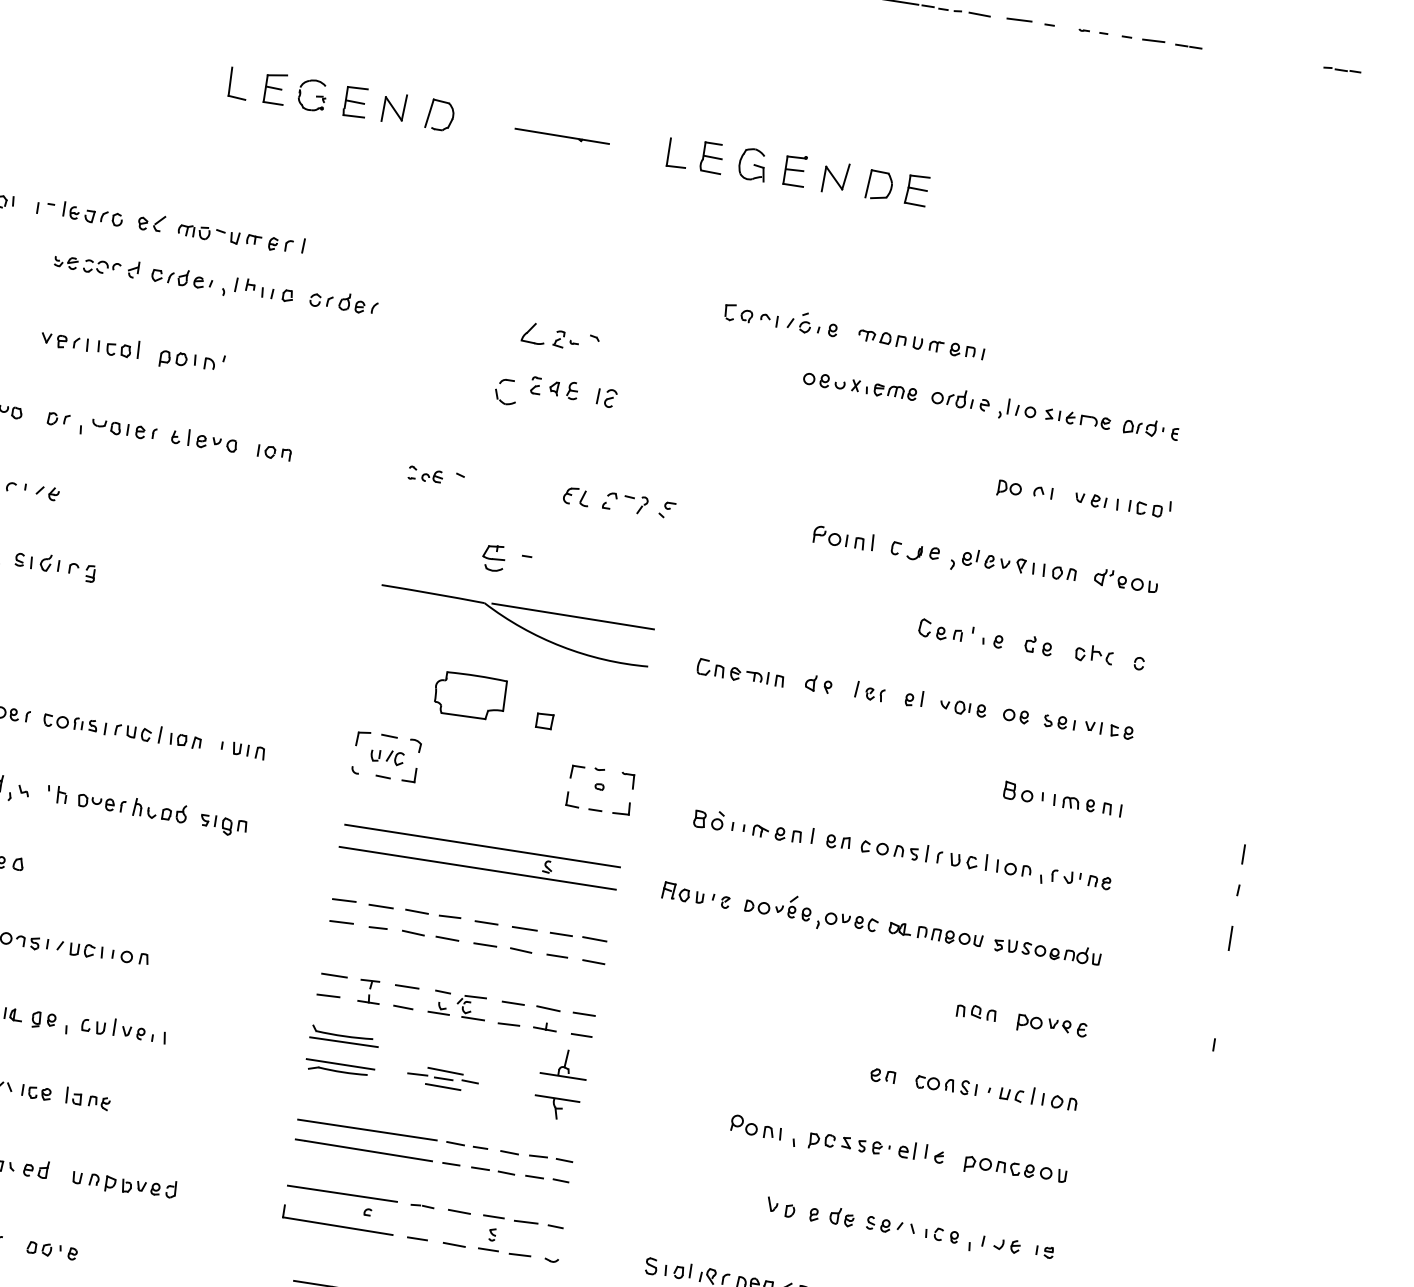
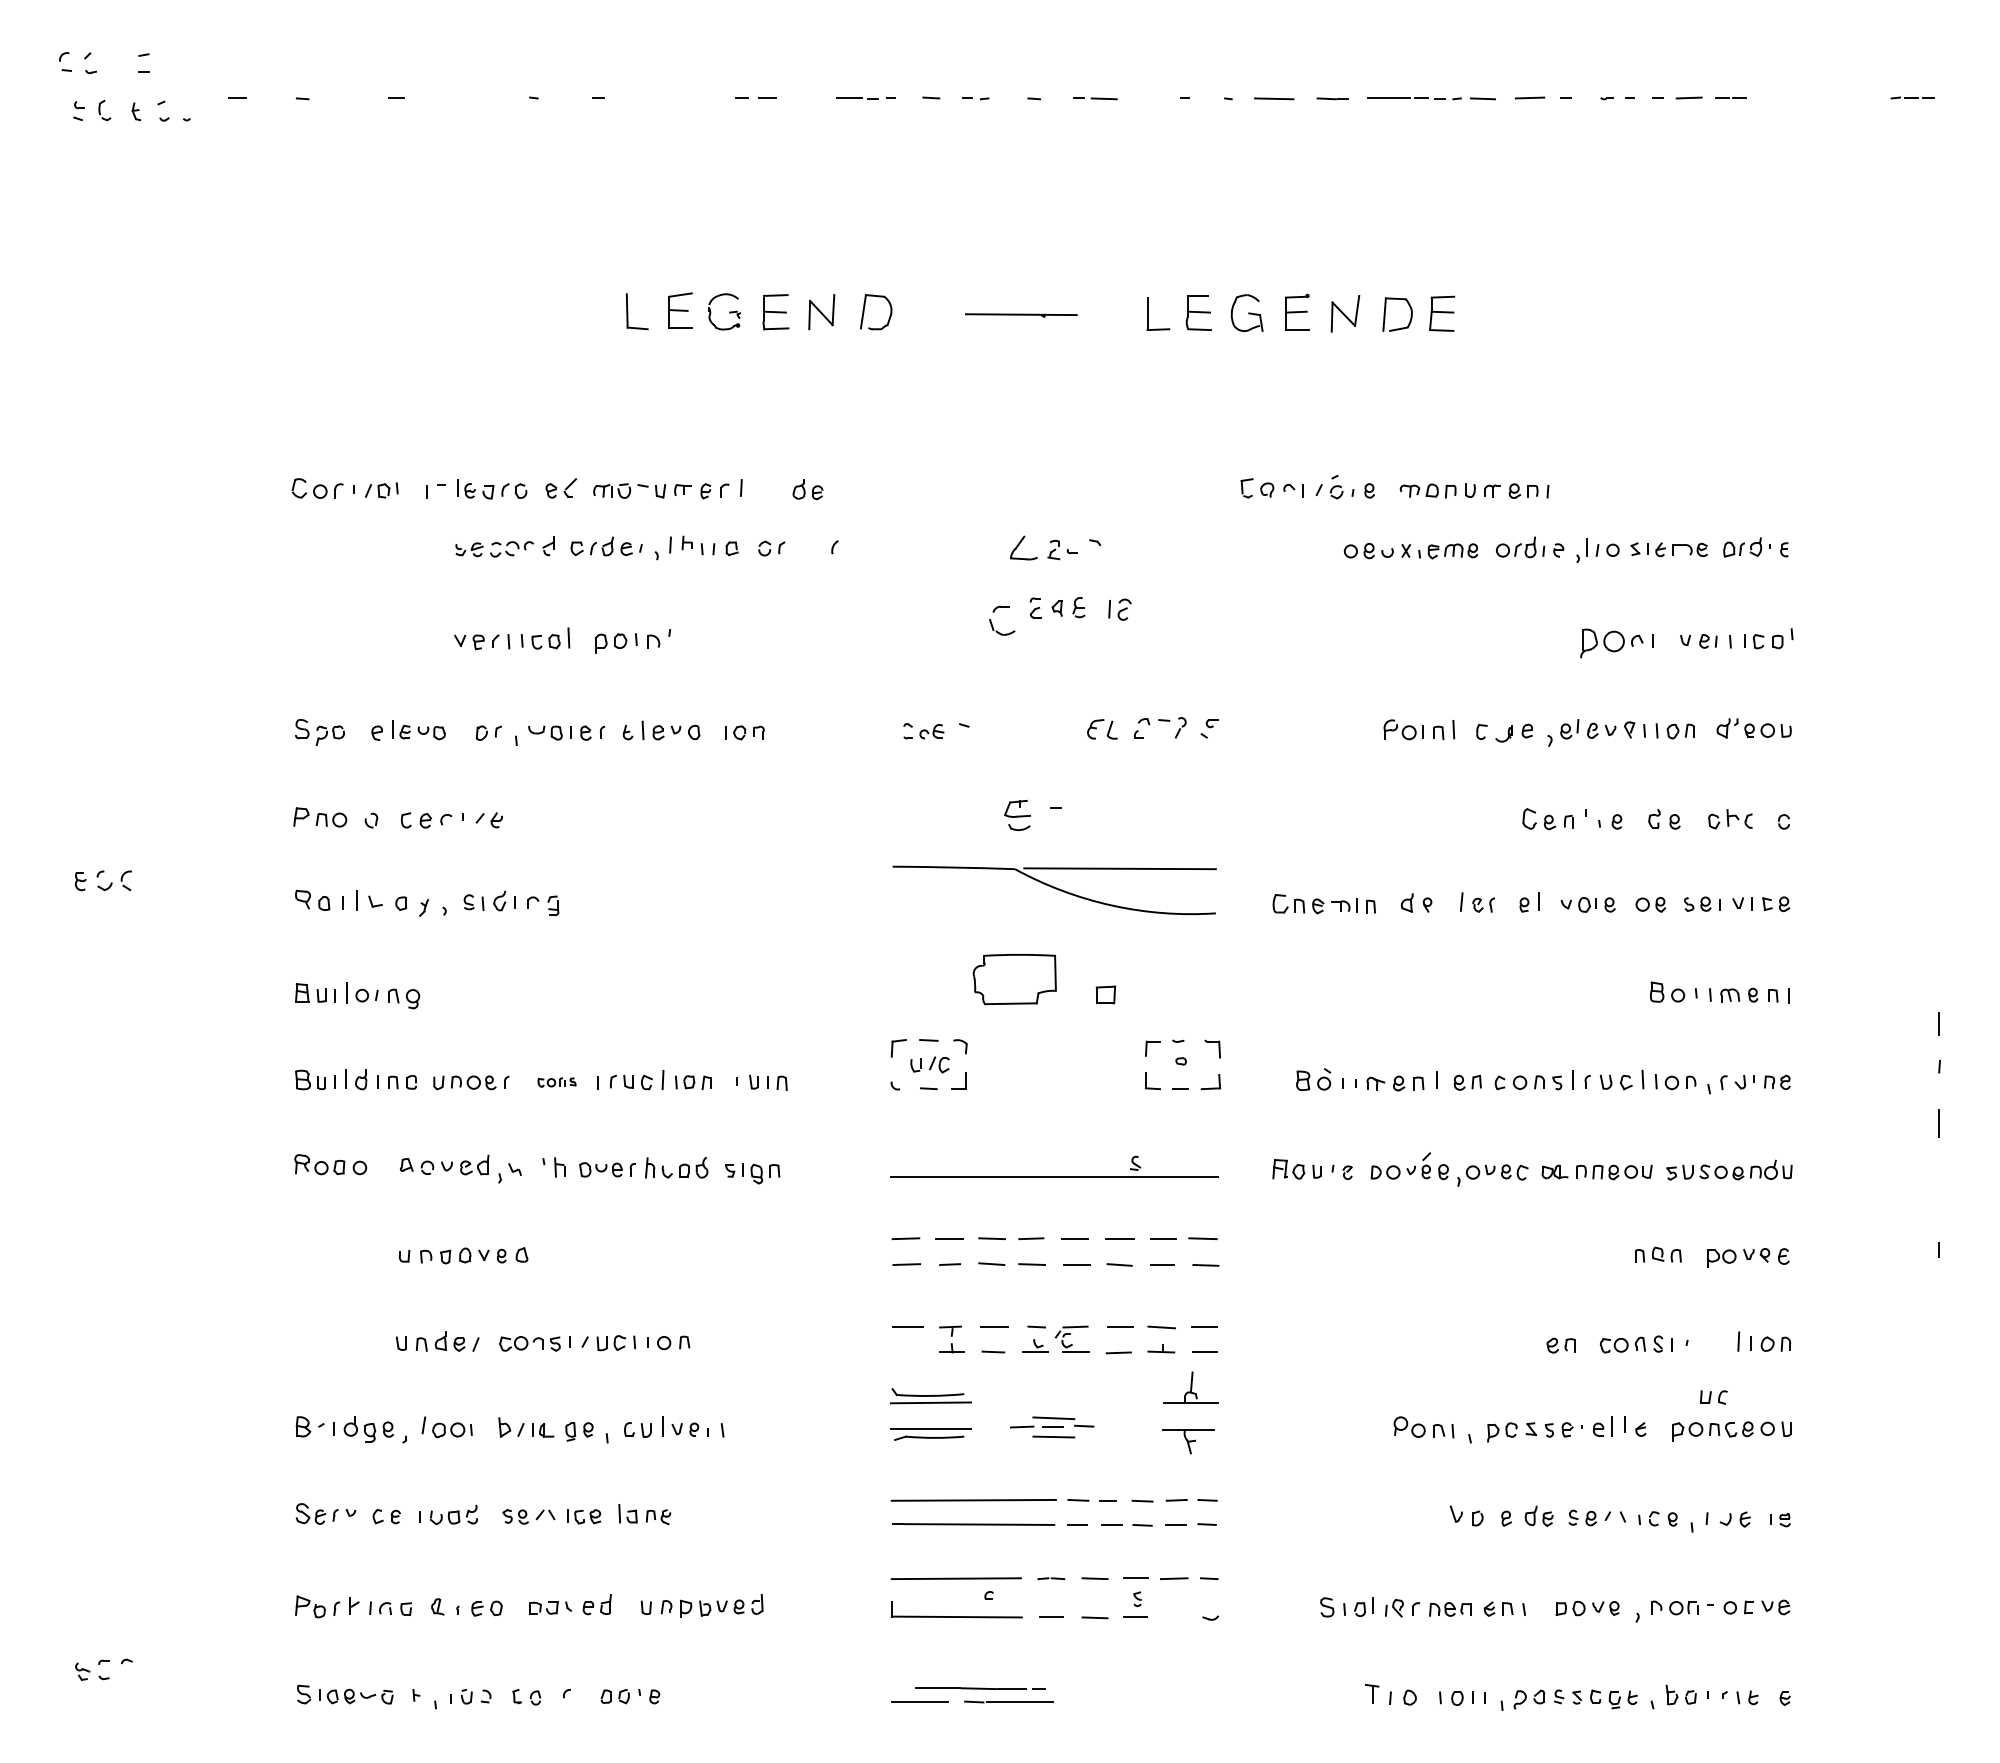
part: (351, 303) -> (807, 489), moved
part: (1009, 488) -> (1602, 642), size x1.6
part: (70, 723) -> (556, 1082), size x0.6
line: (482, 845) -> (1056, 1150), removed
line: (328, 995) -> (904, 1351), removed
part: (1011, 1095) -> (1713, 1397), moved
line: (519, 1254) -> (1172, 1617), removed

